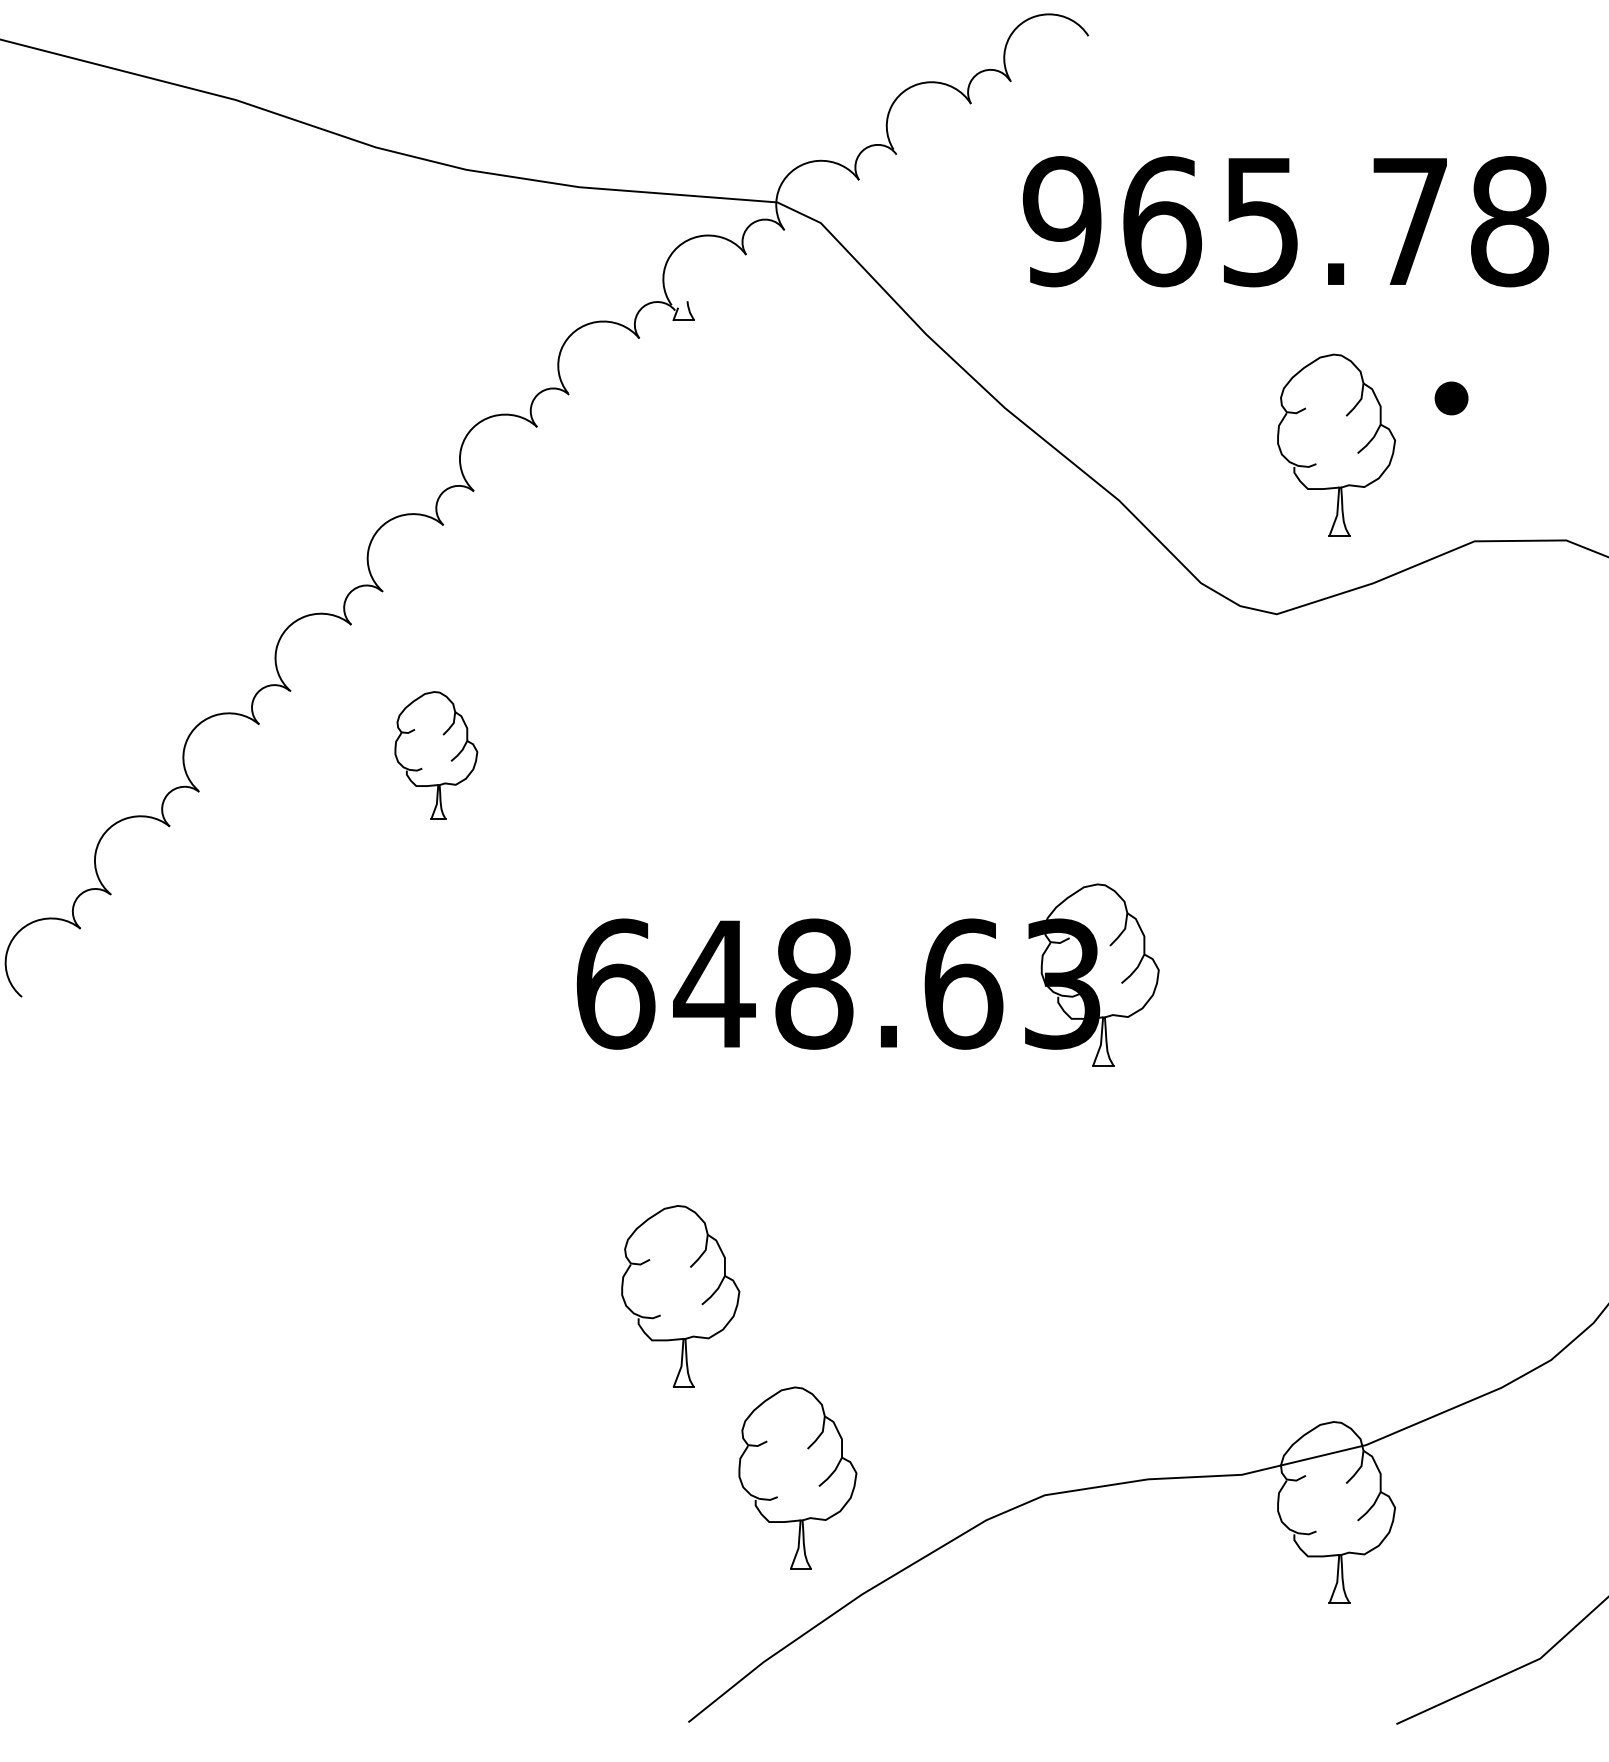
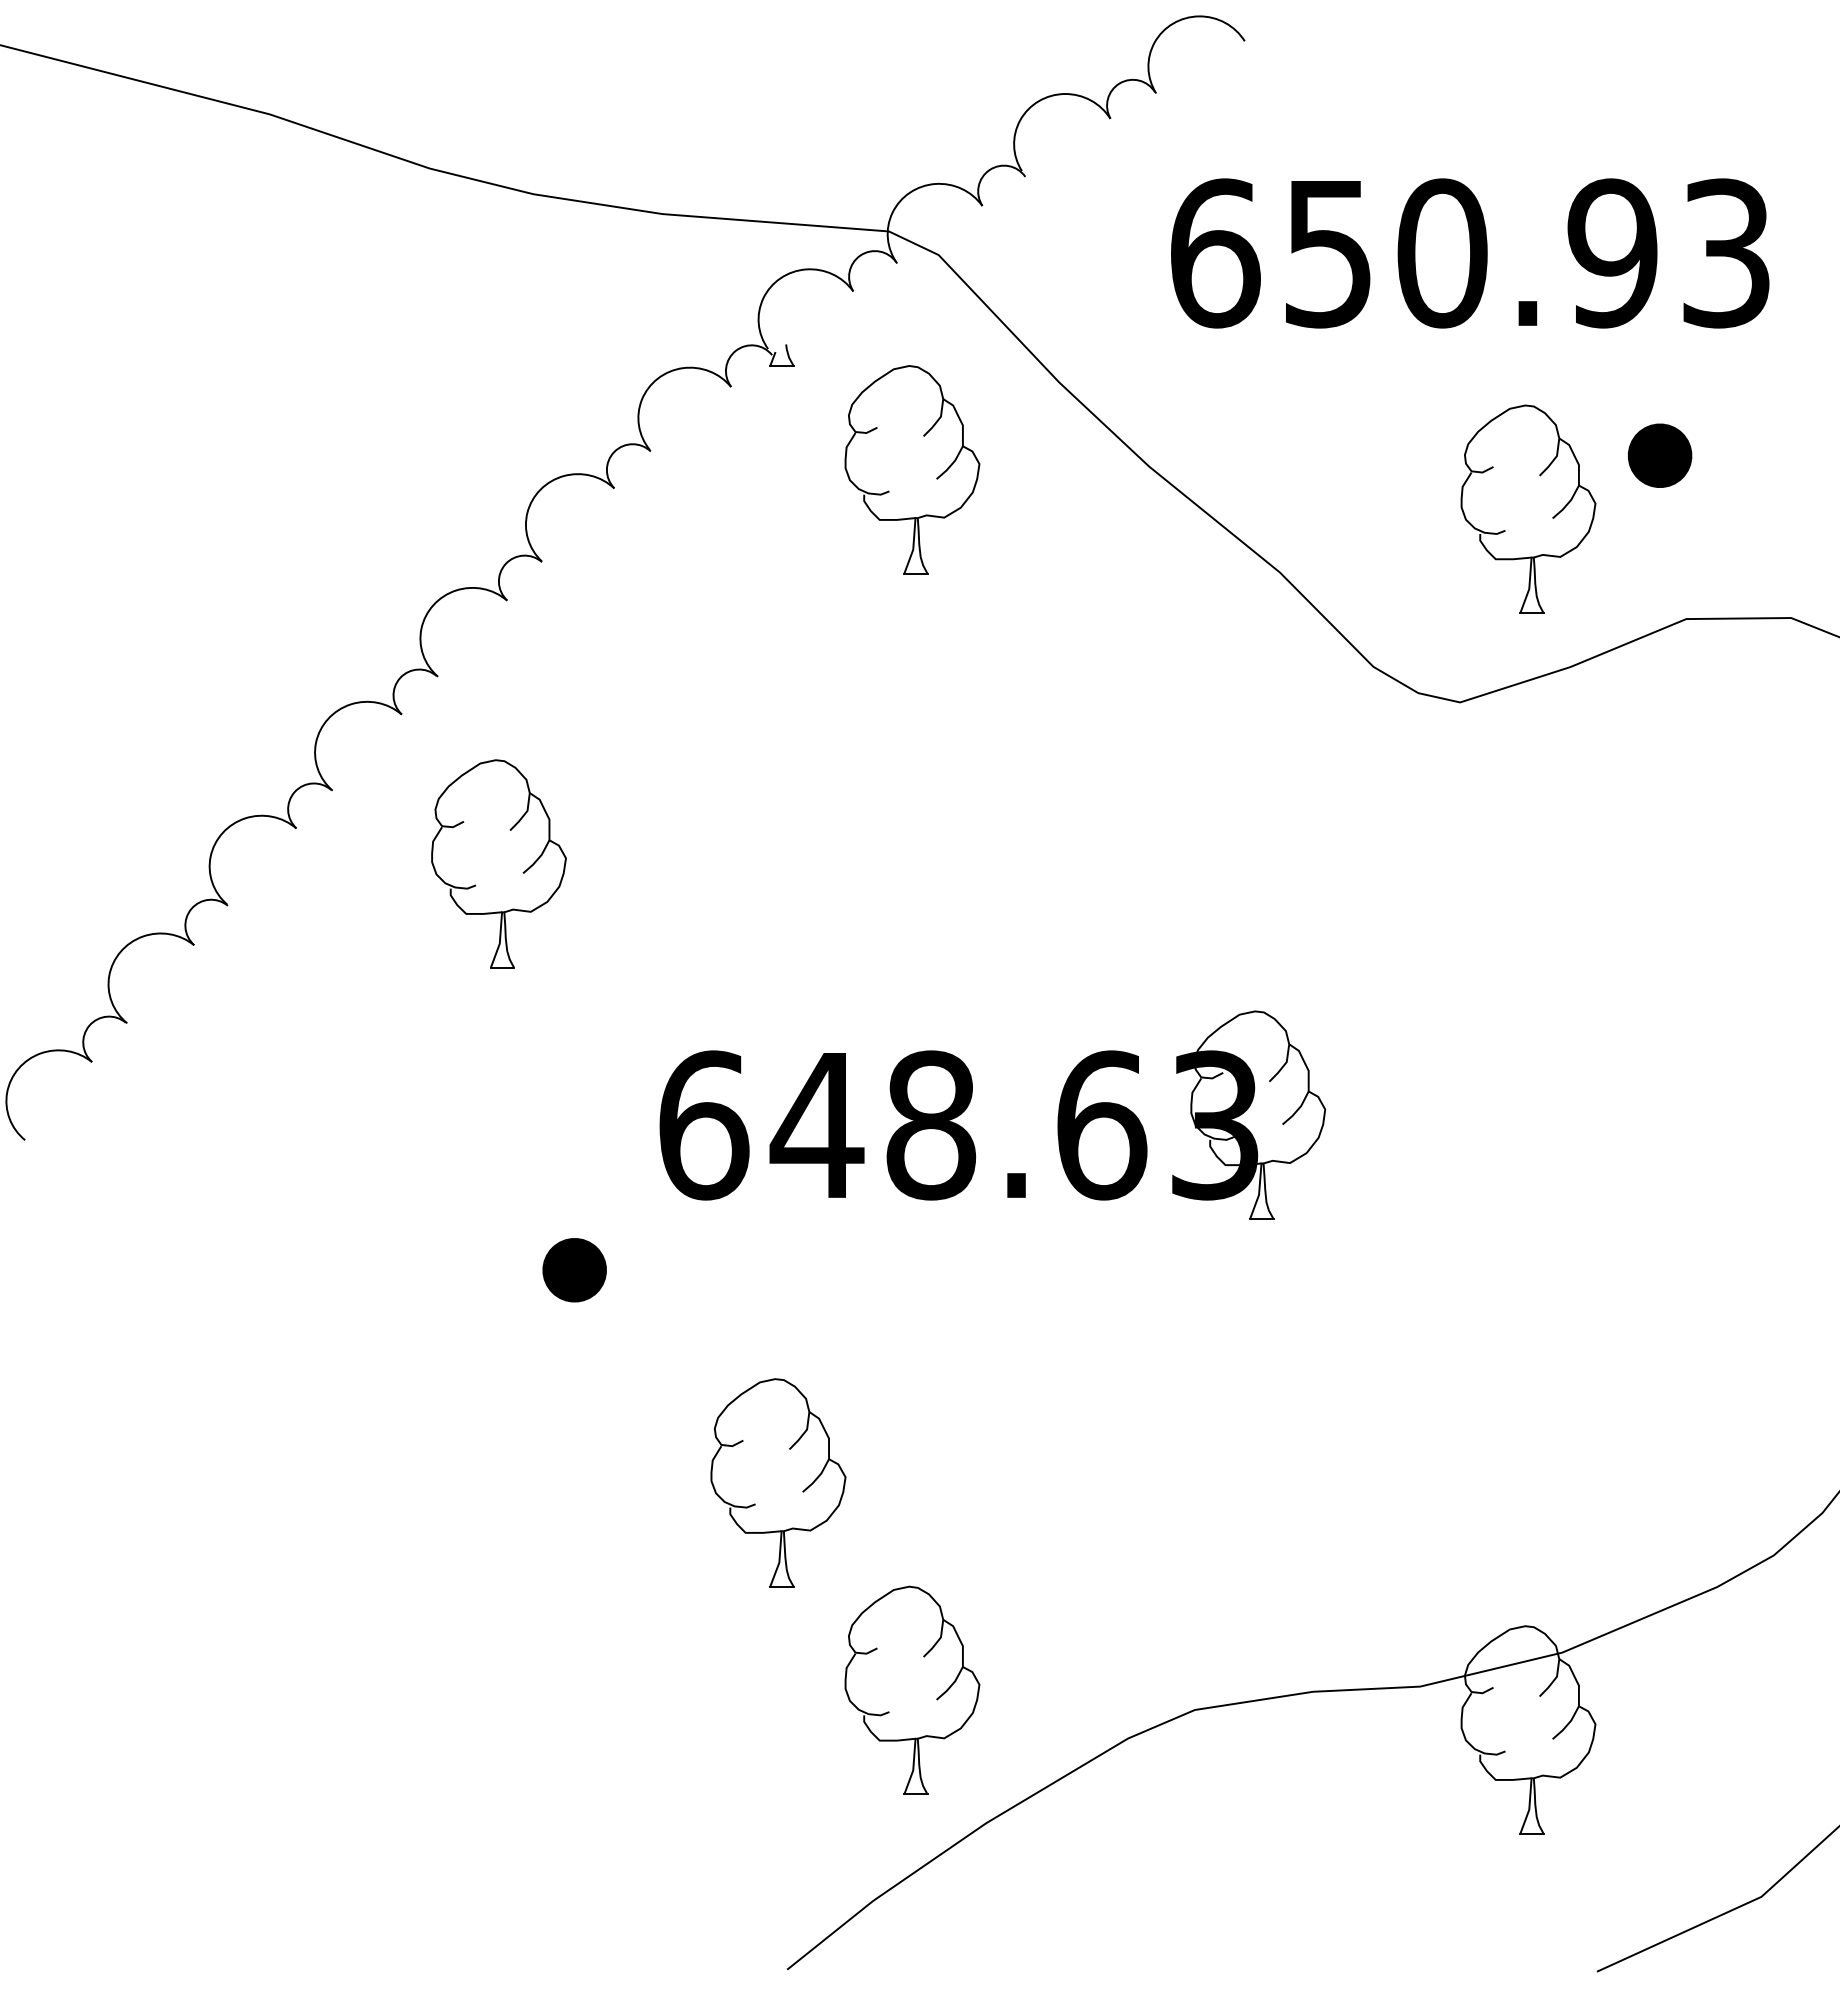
text: (1285, 221) -> (1470, 253), 965.78 -> 650.93
part: (1451, 398) -> (1659, 455), size x1.67
part: (797, 410) -> (912, 469), added
part: (435, 755) -> (498, 863), size x1.43
part: (502, 1110) -> (574, 1270), added

